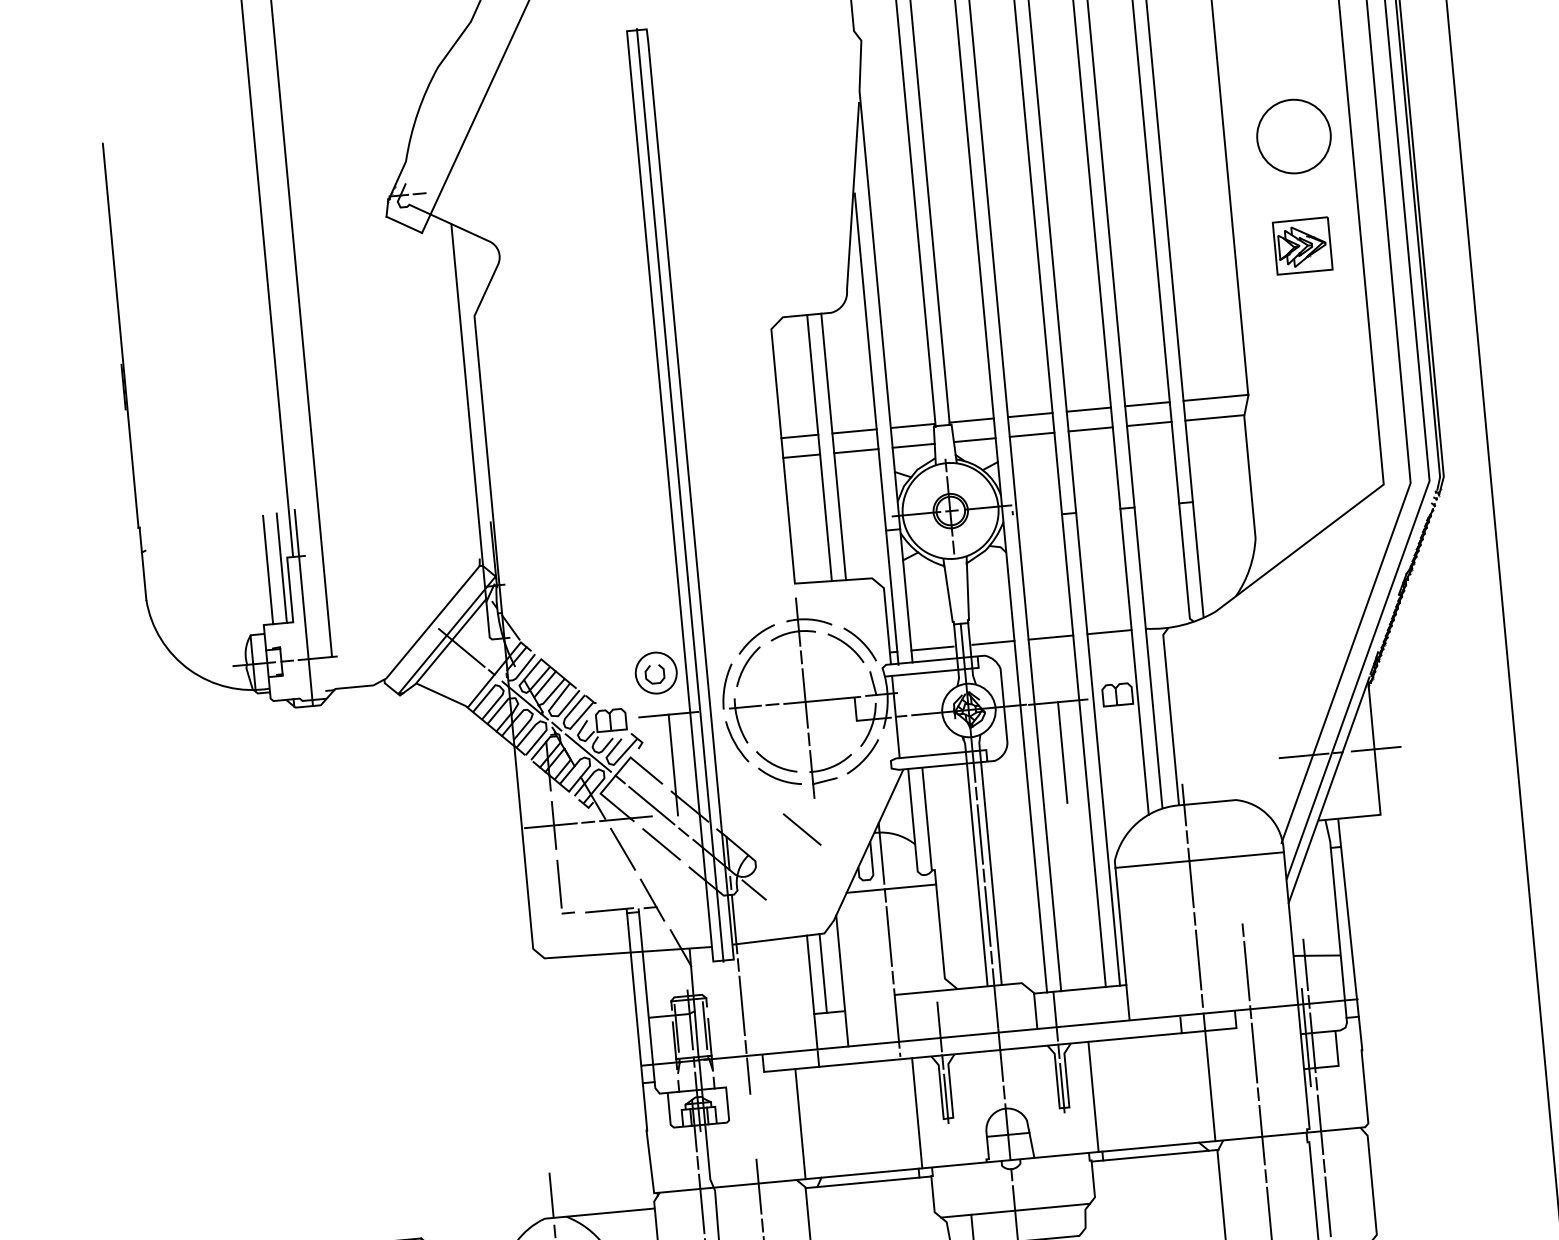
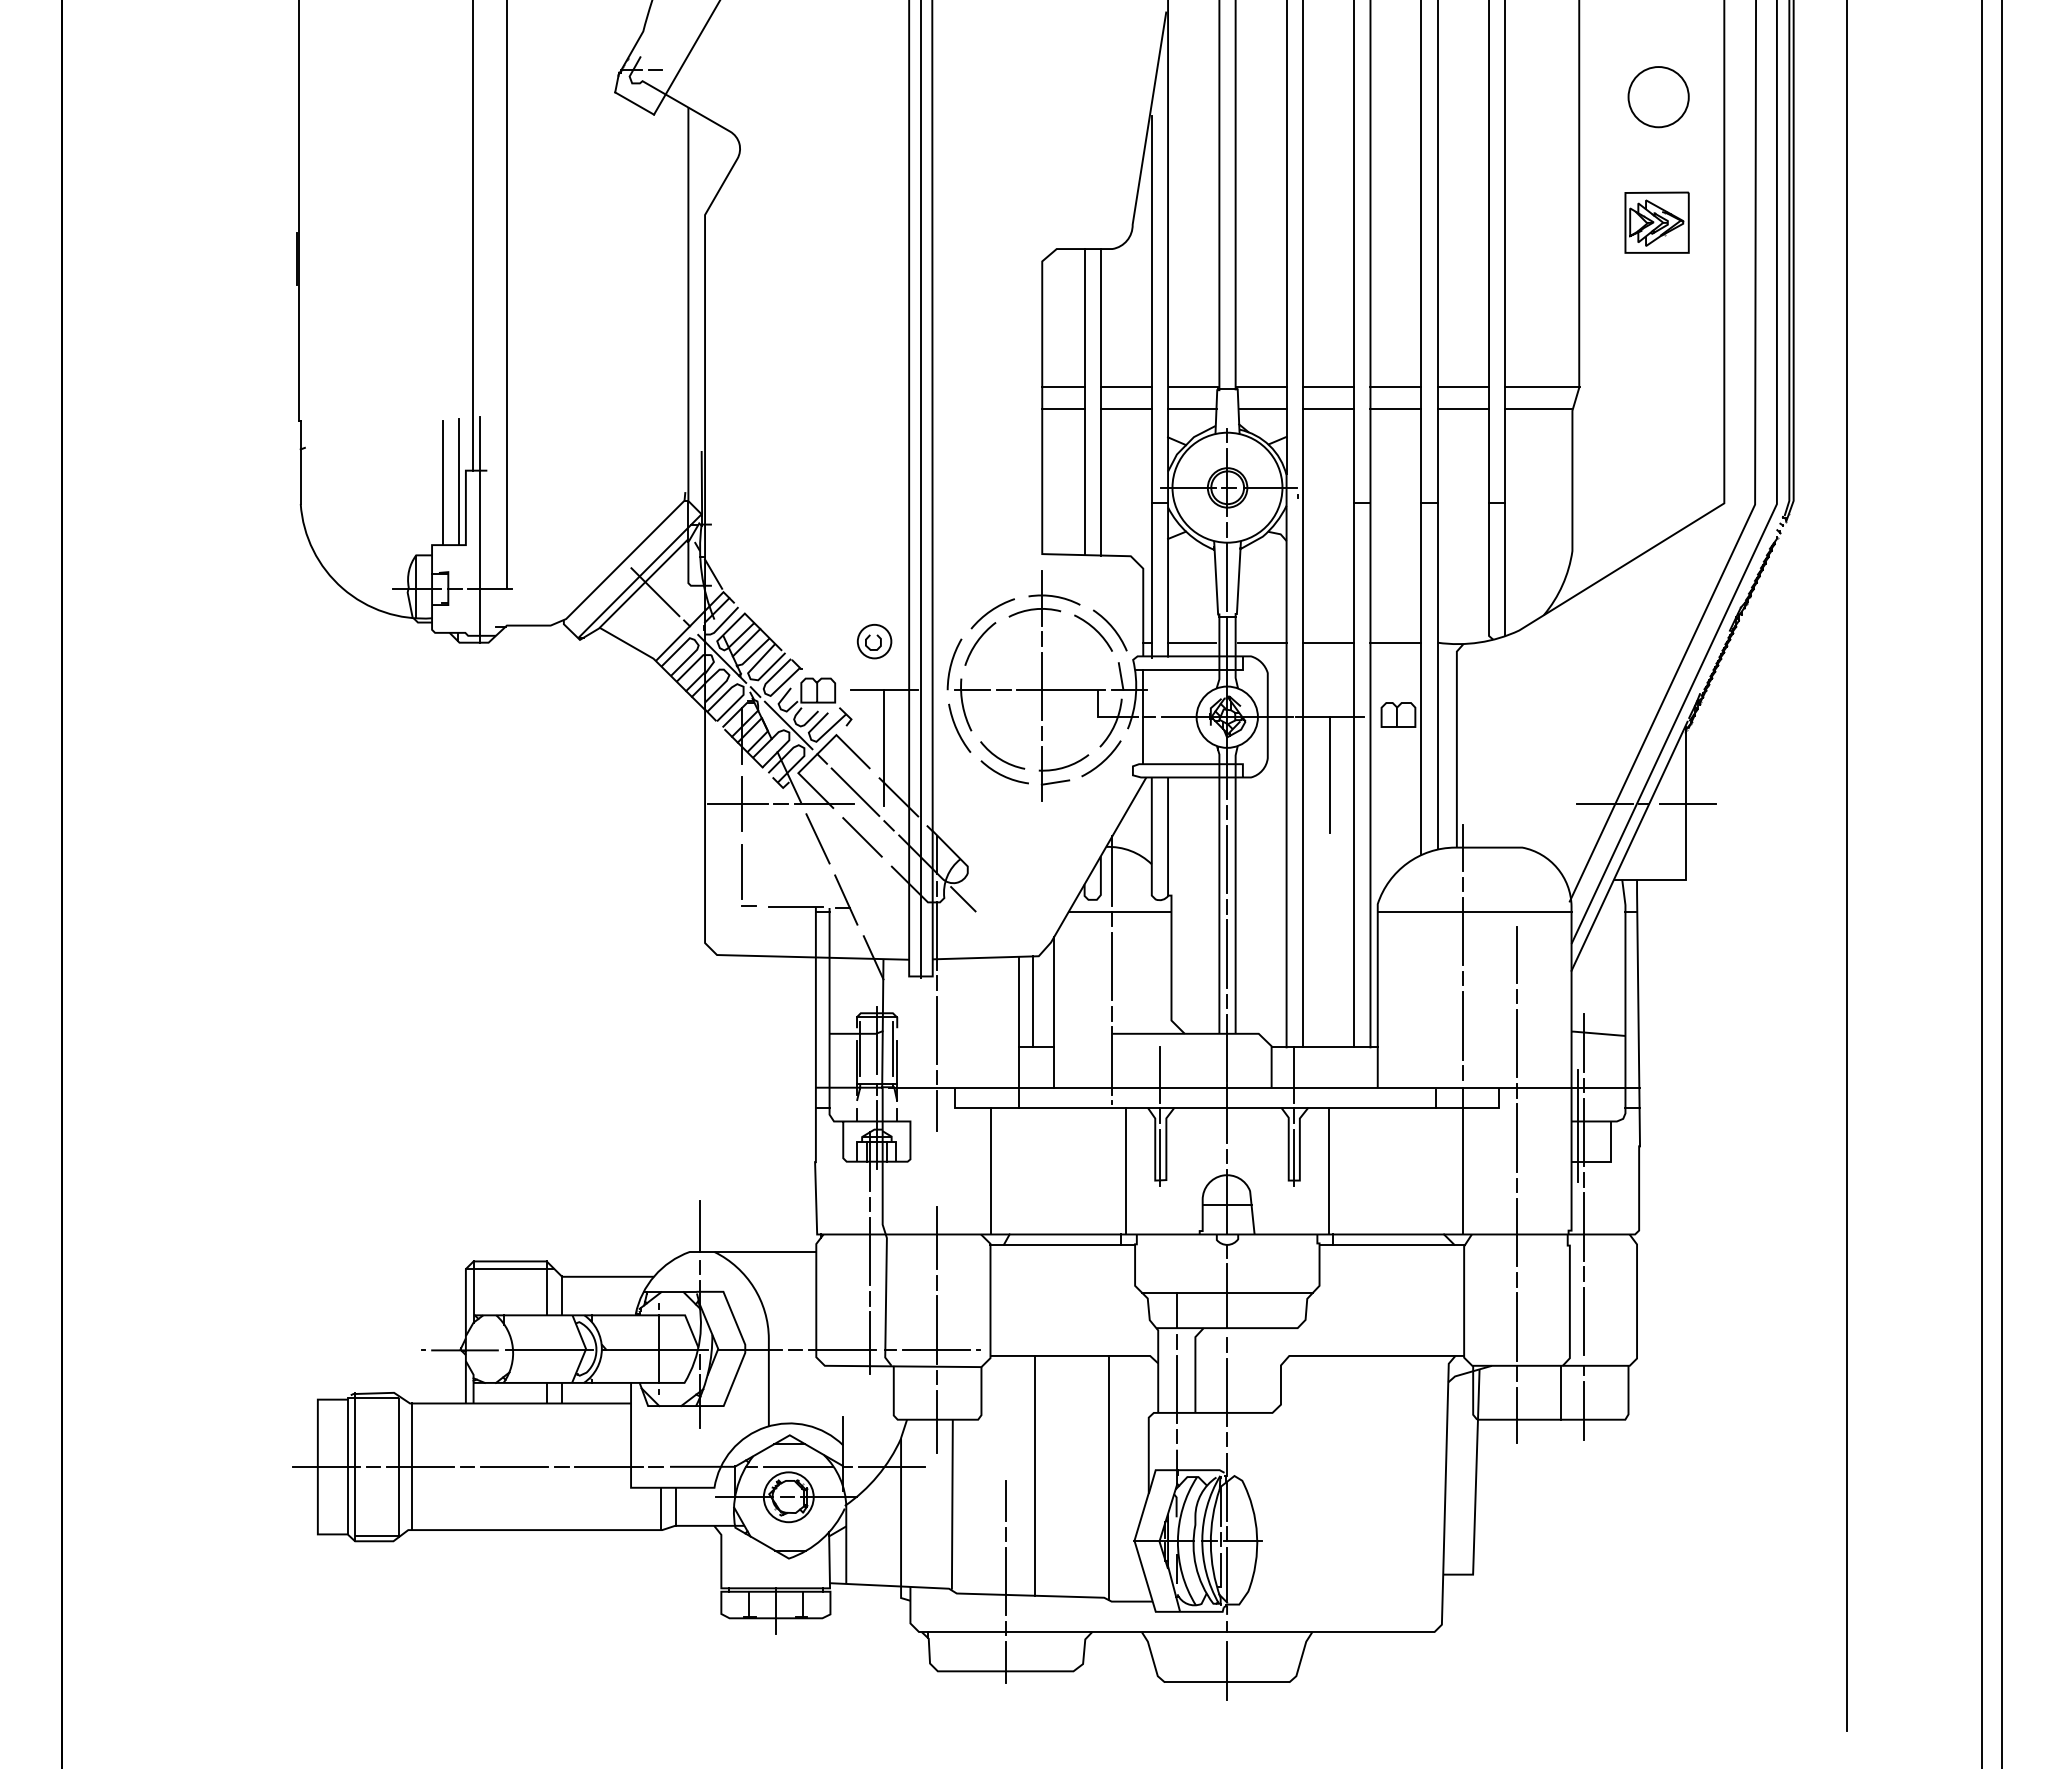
circle: (1293, 137) -> (1658, 97), size x0.71
line: (957, 588) -> (1227, 576), added
part: (656, 673) -> (874, 641), size x0.71
line: (802, 829) -> (1024, 835), removed
line: (1239, 894) -> (1516, 955), added

